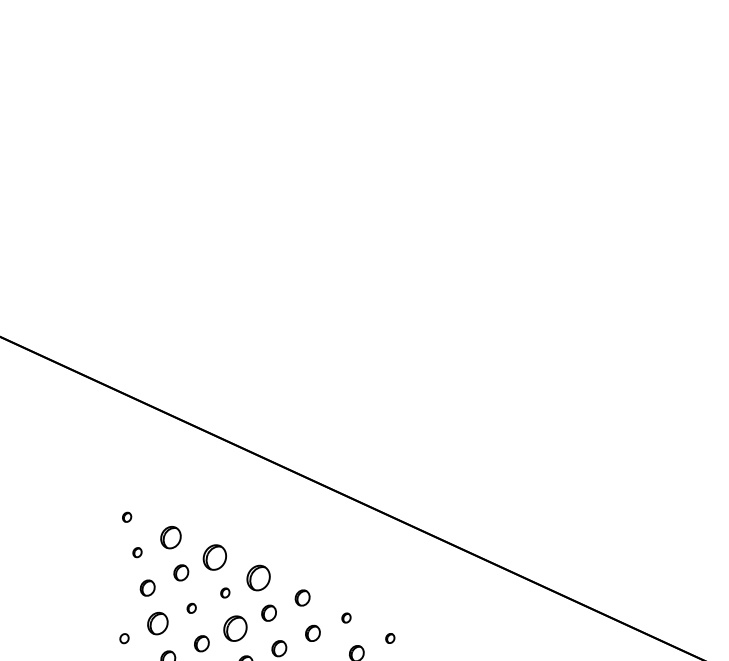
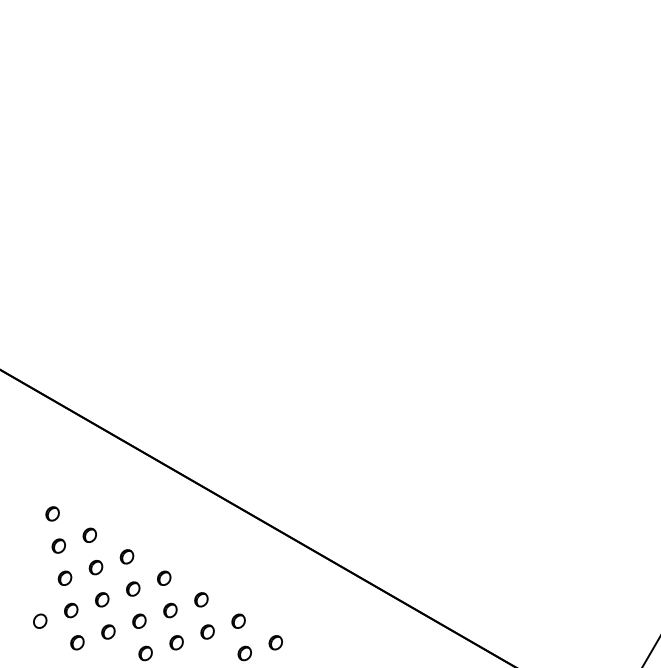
part: (126, 516) -> (52, 513), size x1.67
part: (170, 536) -> (89, 534), size x0.71
part: (136, 552) -> (58, 545), size x1.67
part: (214, 557) -> (126, 556), size x0.62
part: (258, 576) -> (164, 577), size x0.62
part: (225, 592) -> (133, 588), size x1.67
part: (191, 607) -> (102, 599), size x1.67
part: (346, 617) -> (238, 620), size x1.67
part: (158, 623) -> (71, 610), size x0.71
part: (235, 627) -> (139, 620), size x0.62
part: (124, 637) -> (40, 620), size x1.67
part: (390, 638) -> (275, 642), size x1.67

